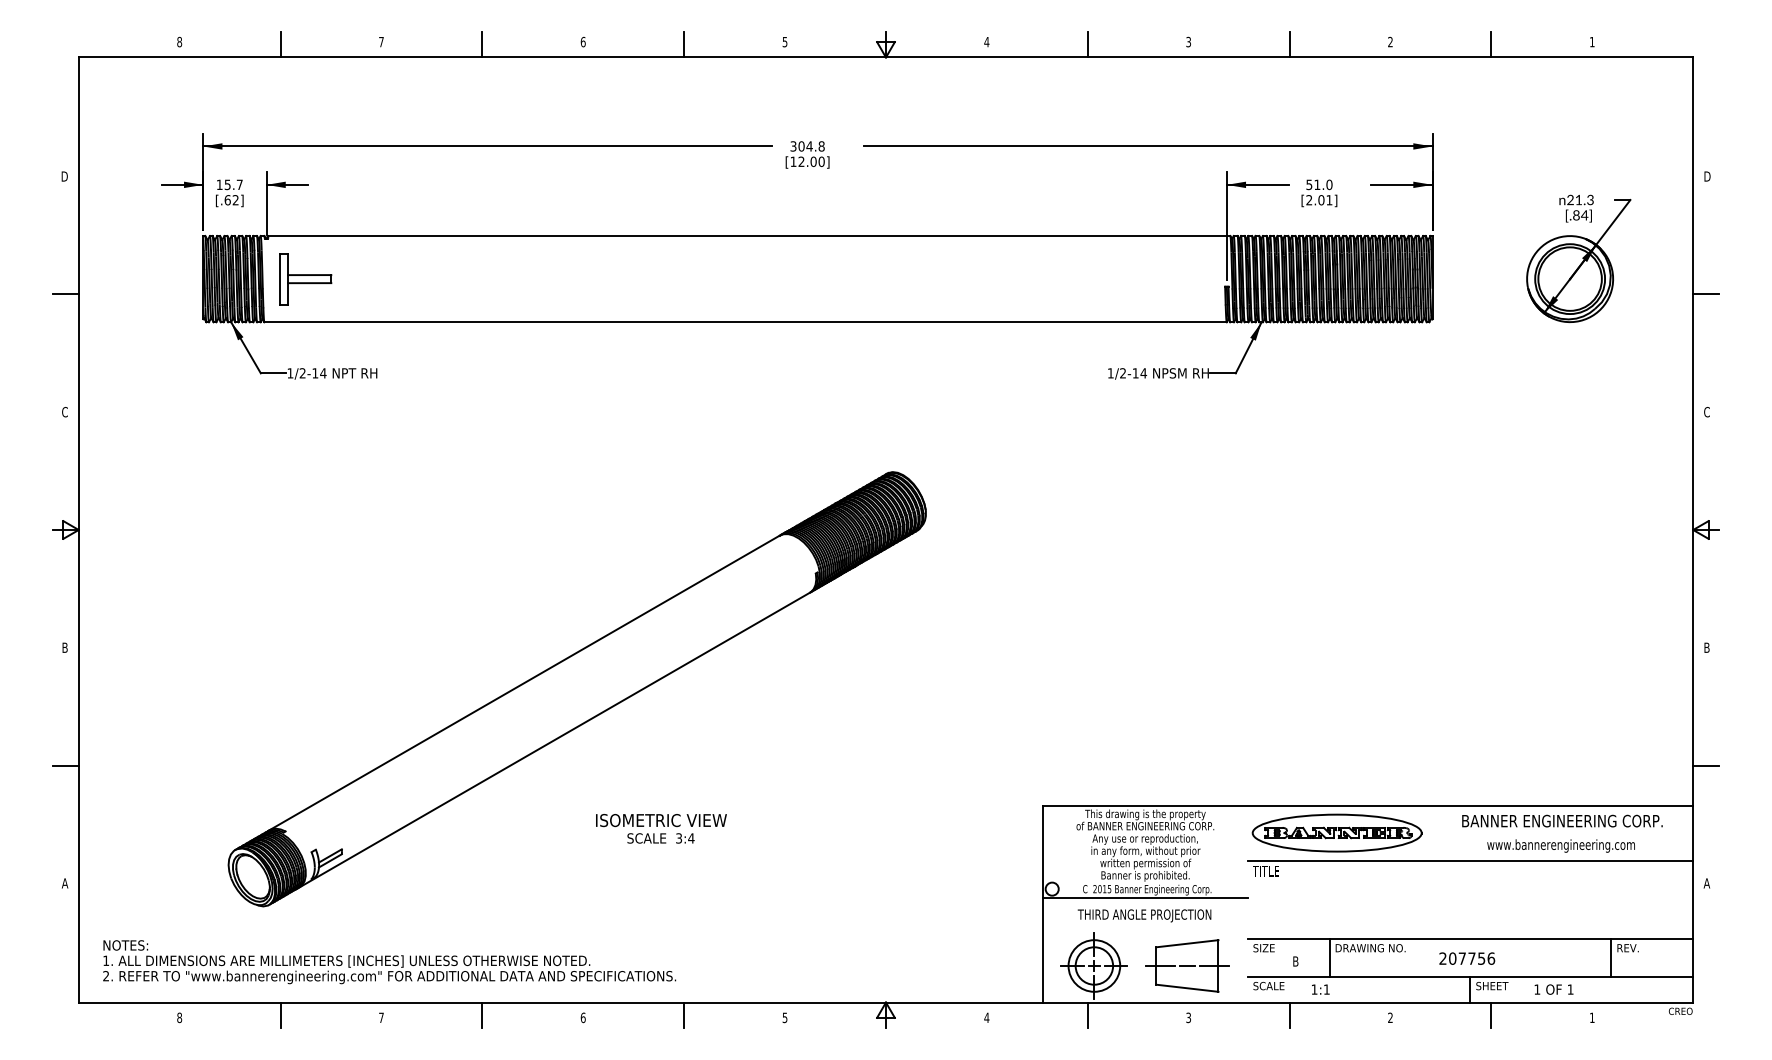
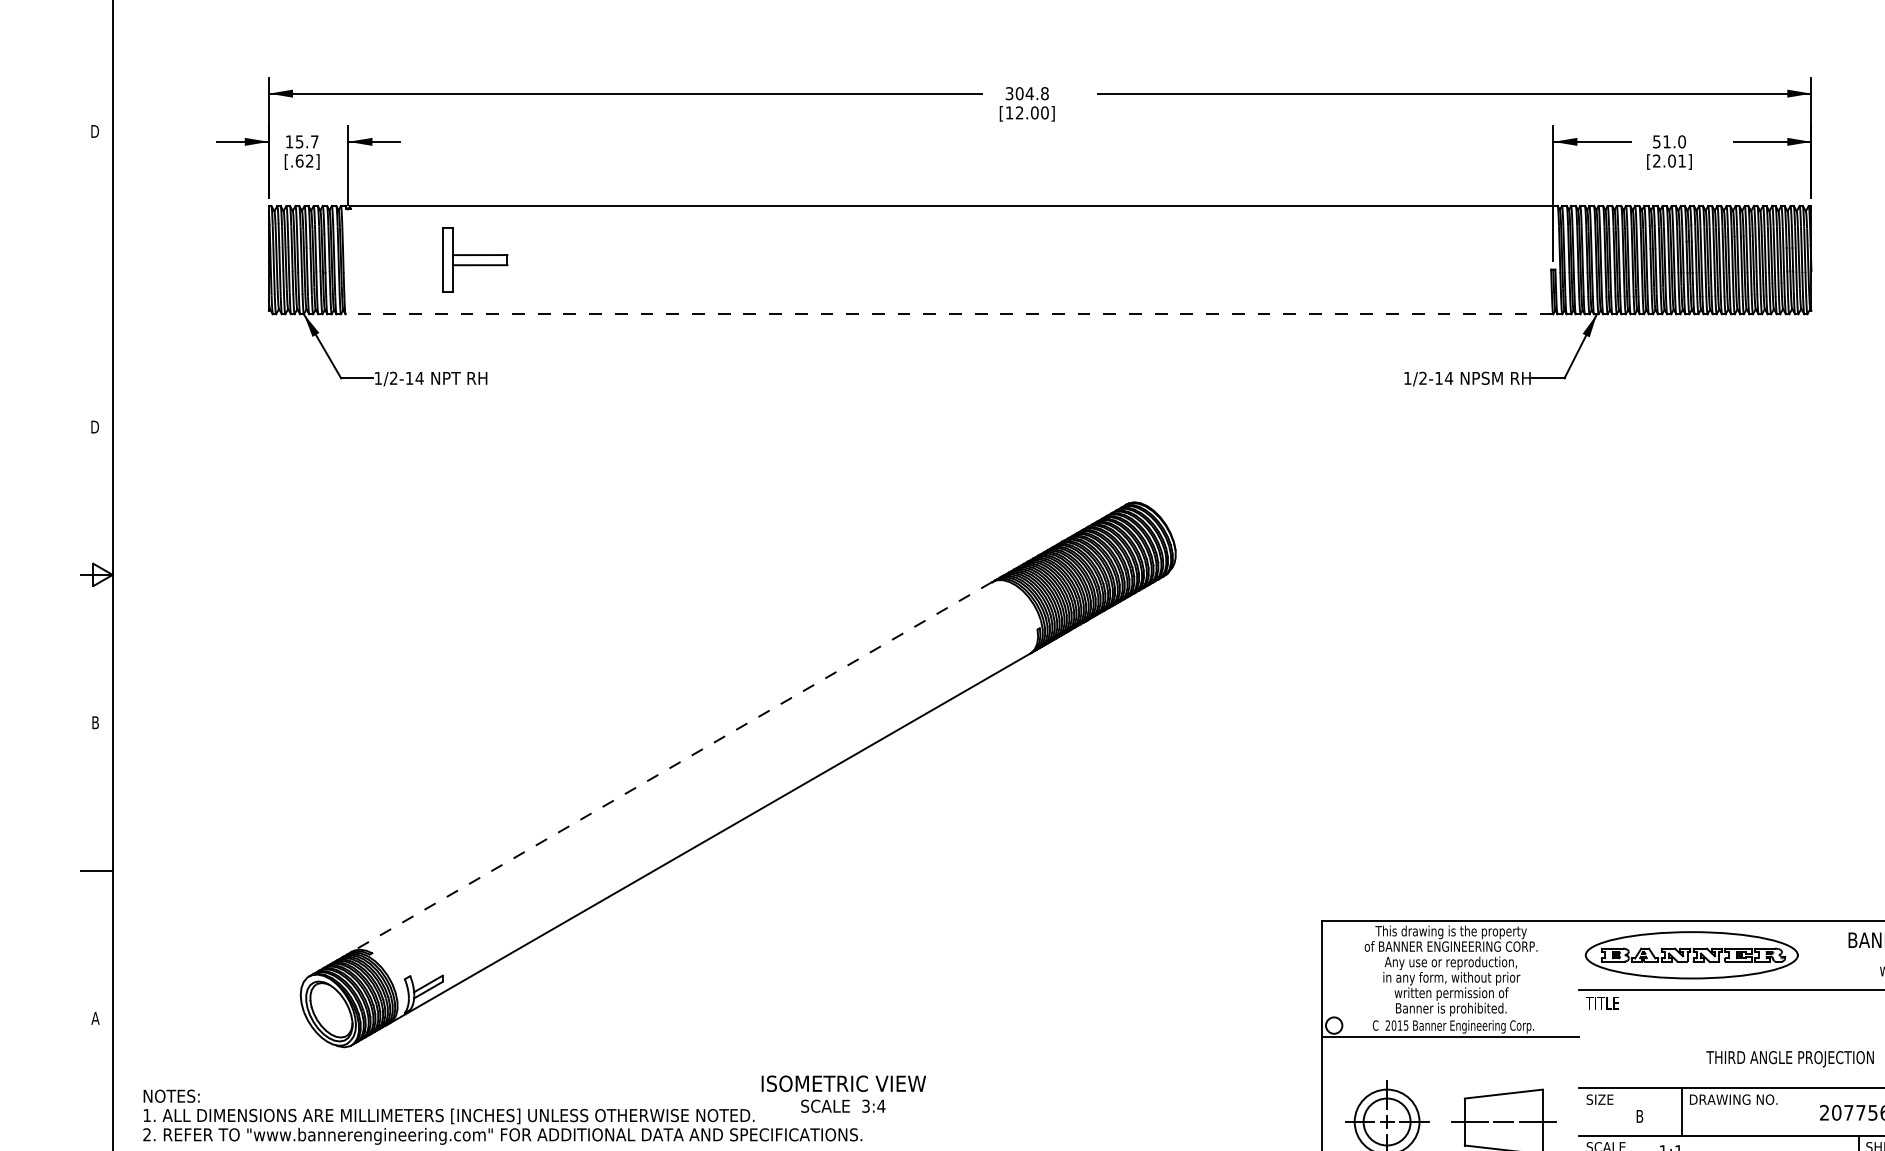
part: (305, 279) -> (475, 260), moved
line: (65, 294) -> (96, 279), removed
line: (745, 322) -> (949, 314), solid -> dashed
text: (64, 412) -> (94, 427), C -> D
line: (524, 682) -> (672, 766), solid -> dashed
text: (661, 828) -> (843, 1093), moved
text: (1144, 915) -> (1790, 1058), moved

